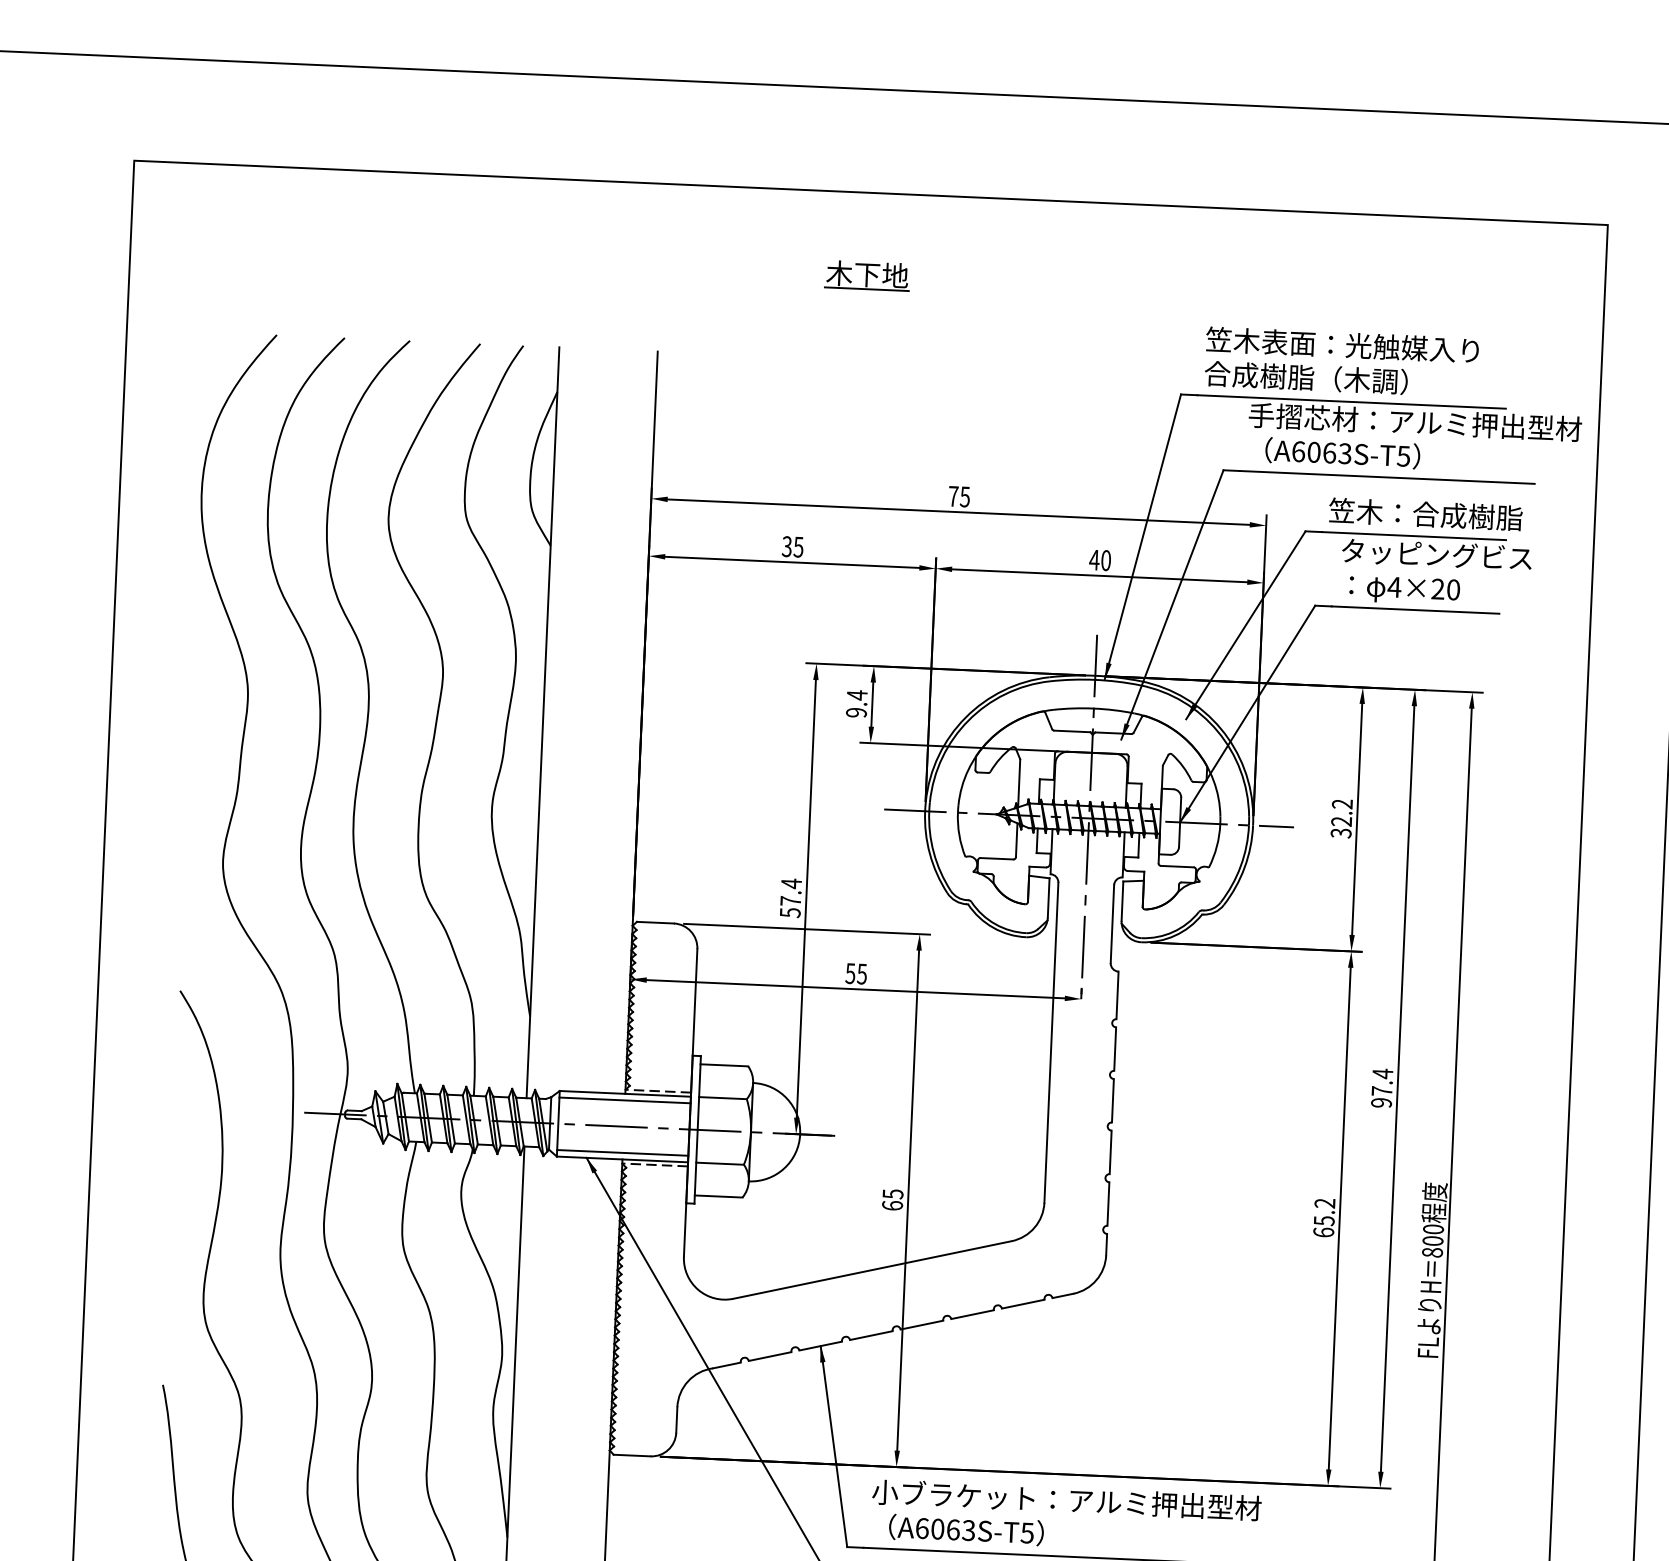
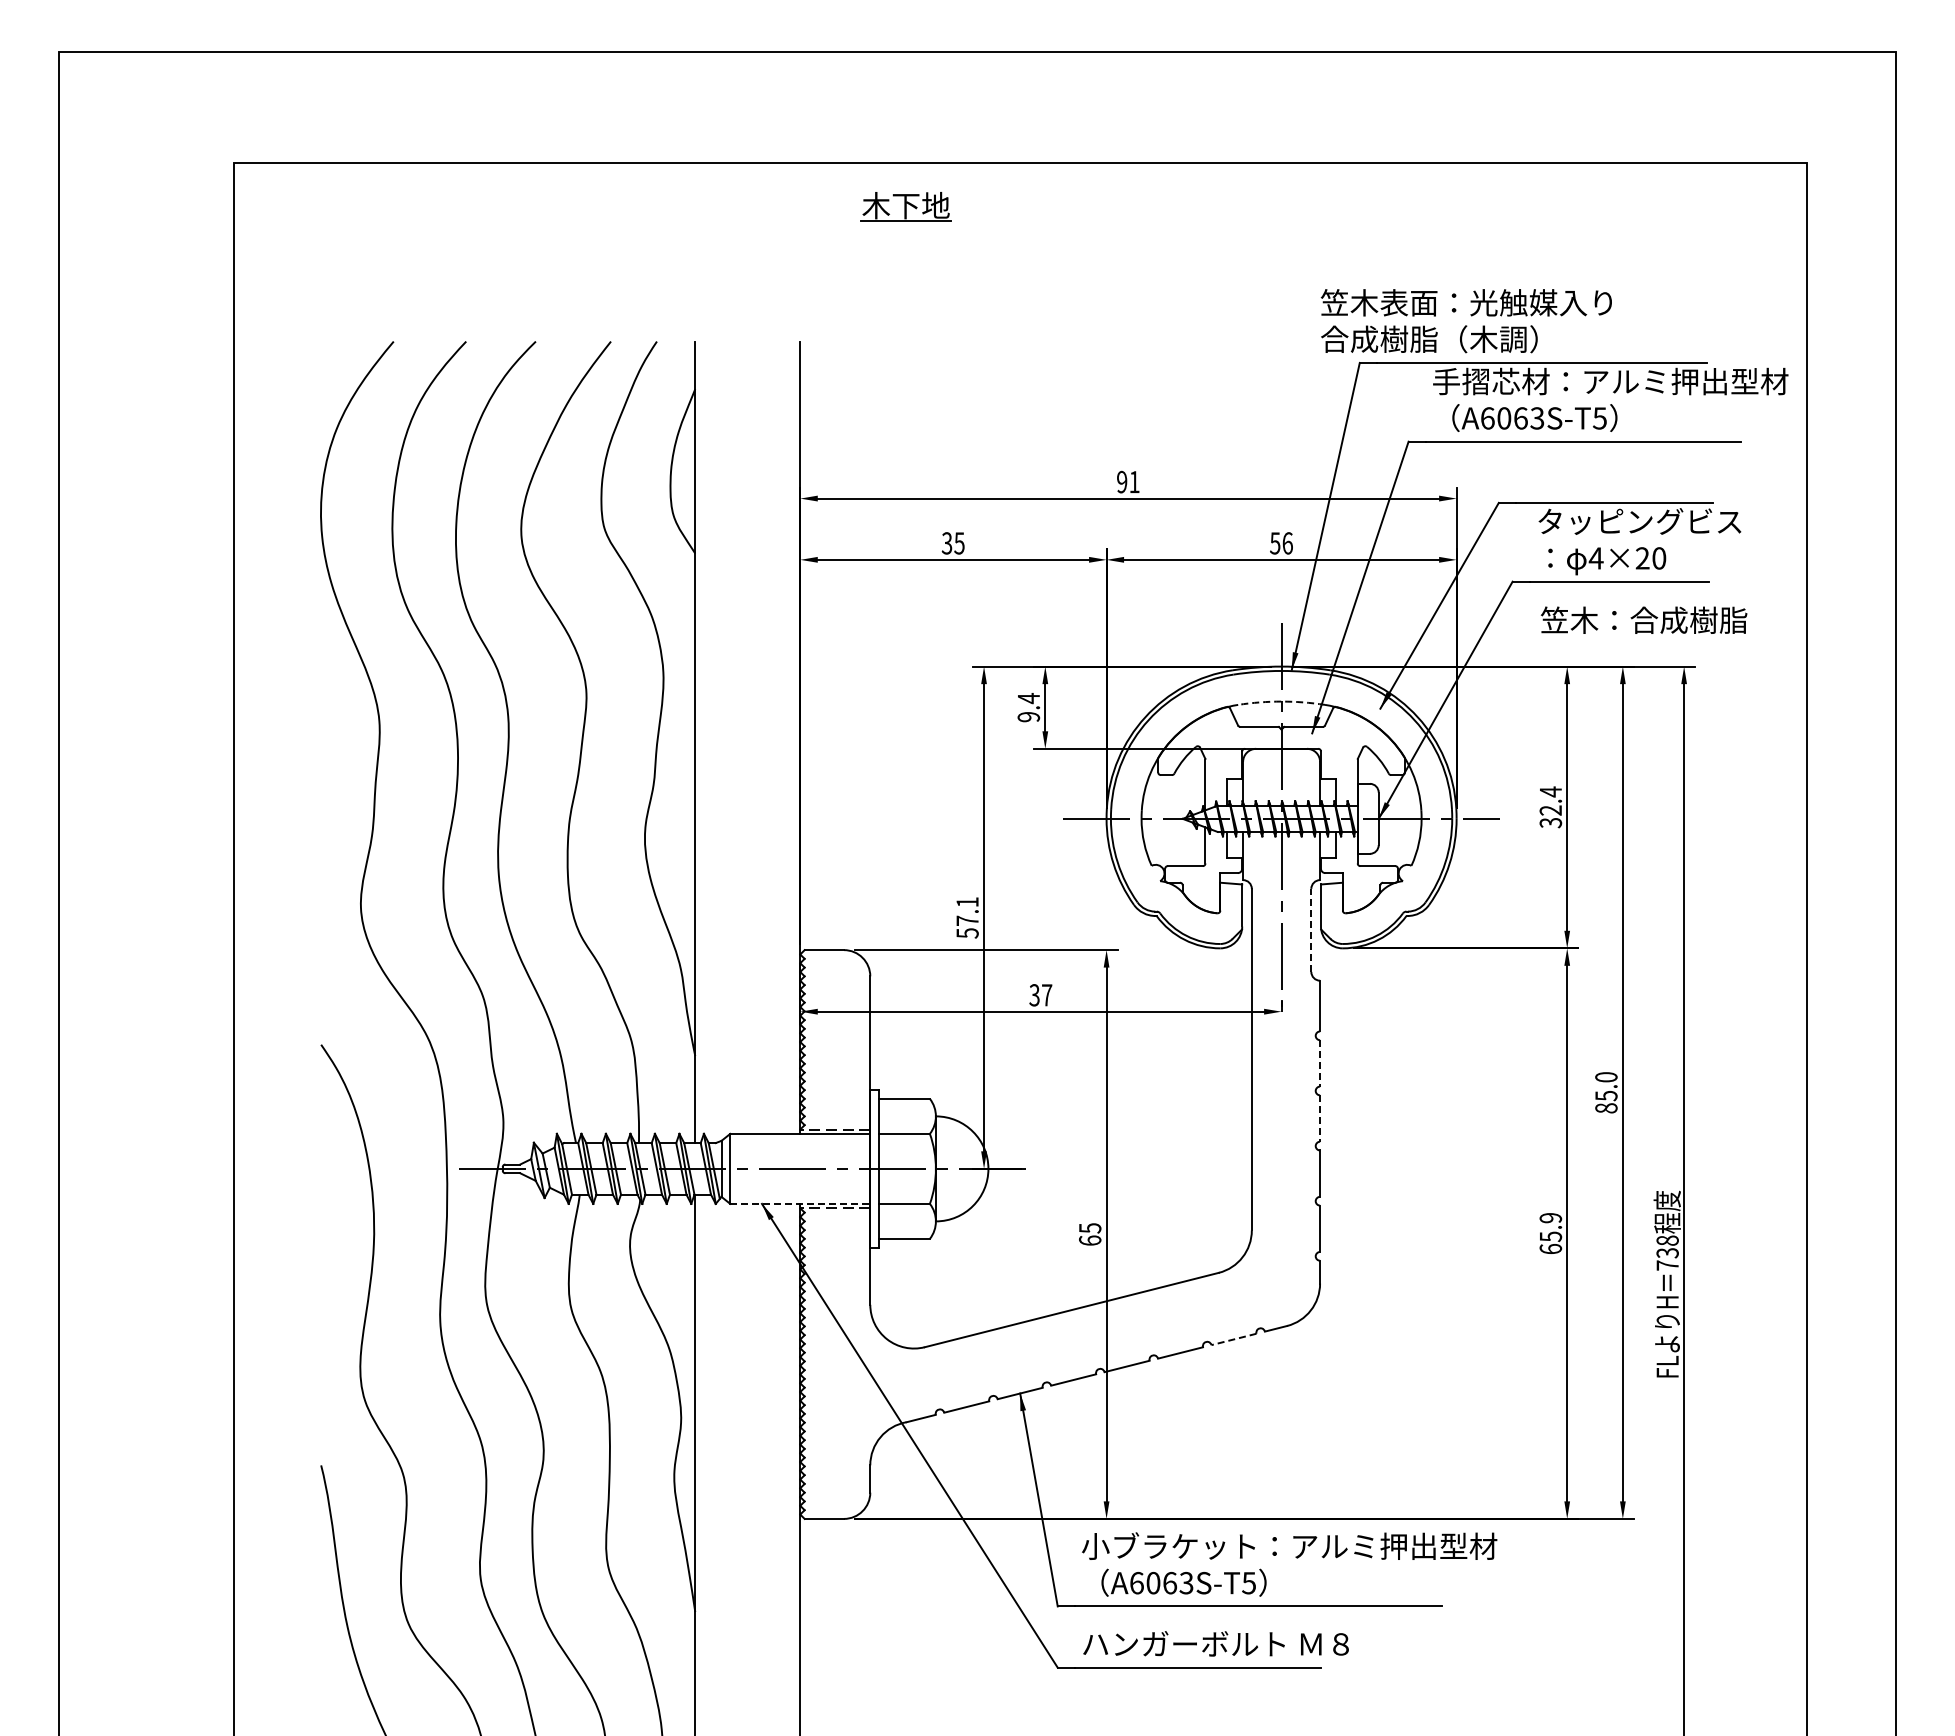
part: (866, 275) -> (905, 206), moved
text: (1340, 362) -> (1465, 321), moved
text: (959, 496) -> (1128, 481), 75 -> 91
text: (1425, 513) -> (1643, 619), moved
text: (1099, 560) -> (1280, 543), 40 -> 56
arc: (1093, 708) -> (1281, 701), solid -> dashed
text: (1342, 803) -> (1550, 791), 32.2 -> 32.4
text: (791, 883) -> (967, 901), 57.4 -> 57.1
line: (1112, 924) -> (1311, 930), solid -> dashed
text: (856, 974) -> (1041, 995), 55 -> 37
line: (1115, 1049) -> (1320, 1063), solid -> dashed
text: (1382, 1088) -> (1606, 1092), 97.4 -> 85.0
line: (625, 1100) -> (800, 1140), removed
line: (1113, 1101) -> (1320, 1119), solid -> dashed
line: (622, 1152) -> (800, 1196), removed
line: (622, 1159) -> (800, 1203), solid -> dashed
text: (1325, 1203) -> (1551, 1218), 65.2 -> 65.9
text: (1432, 1240) -> (1667, 1252), 800 -> 738
line: (1022, 1304) -> (1233, 1339), solid -> dashed

